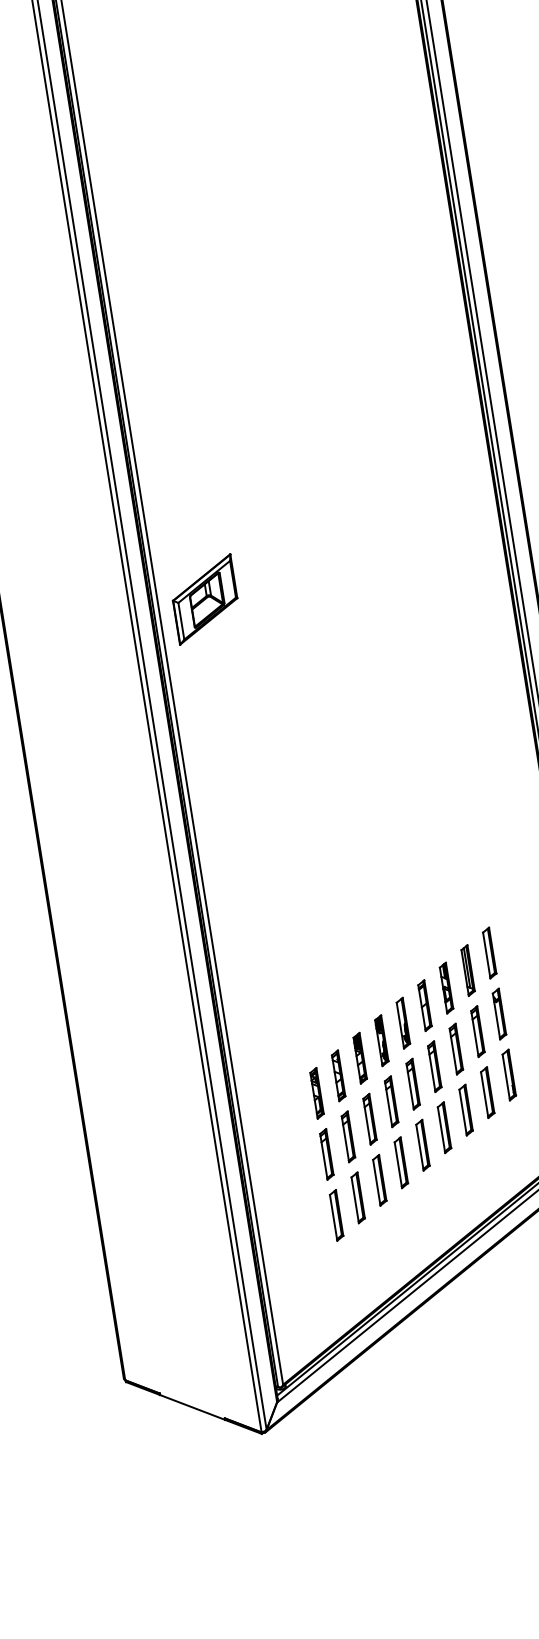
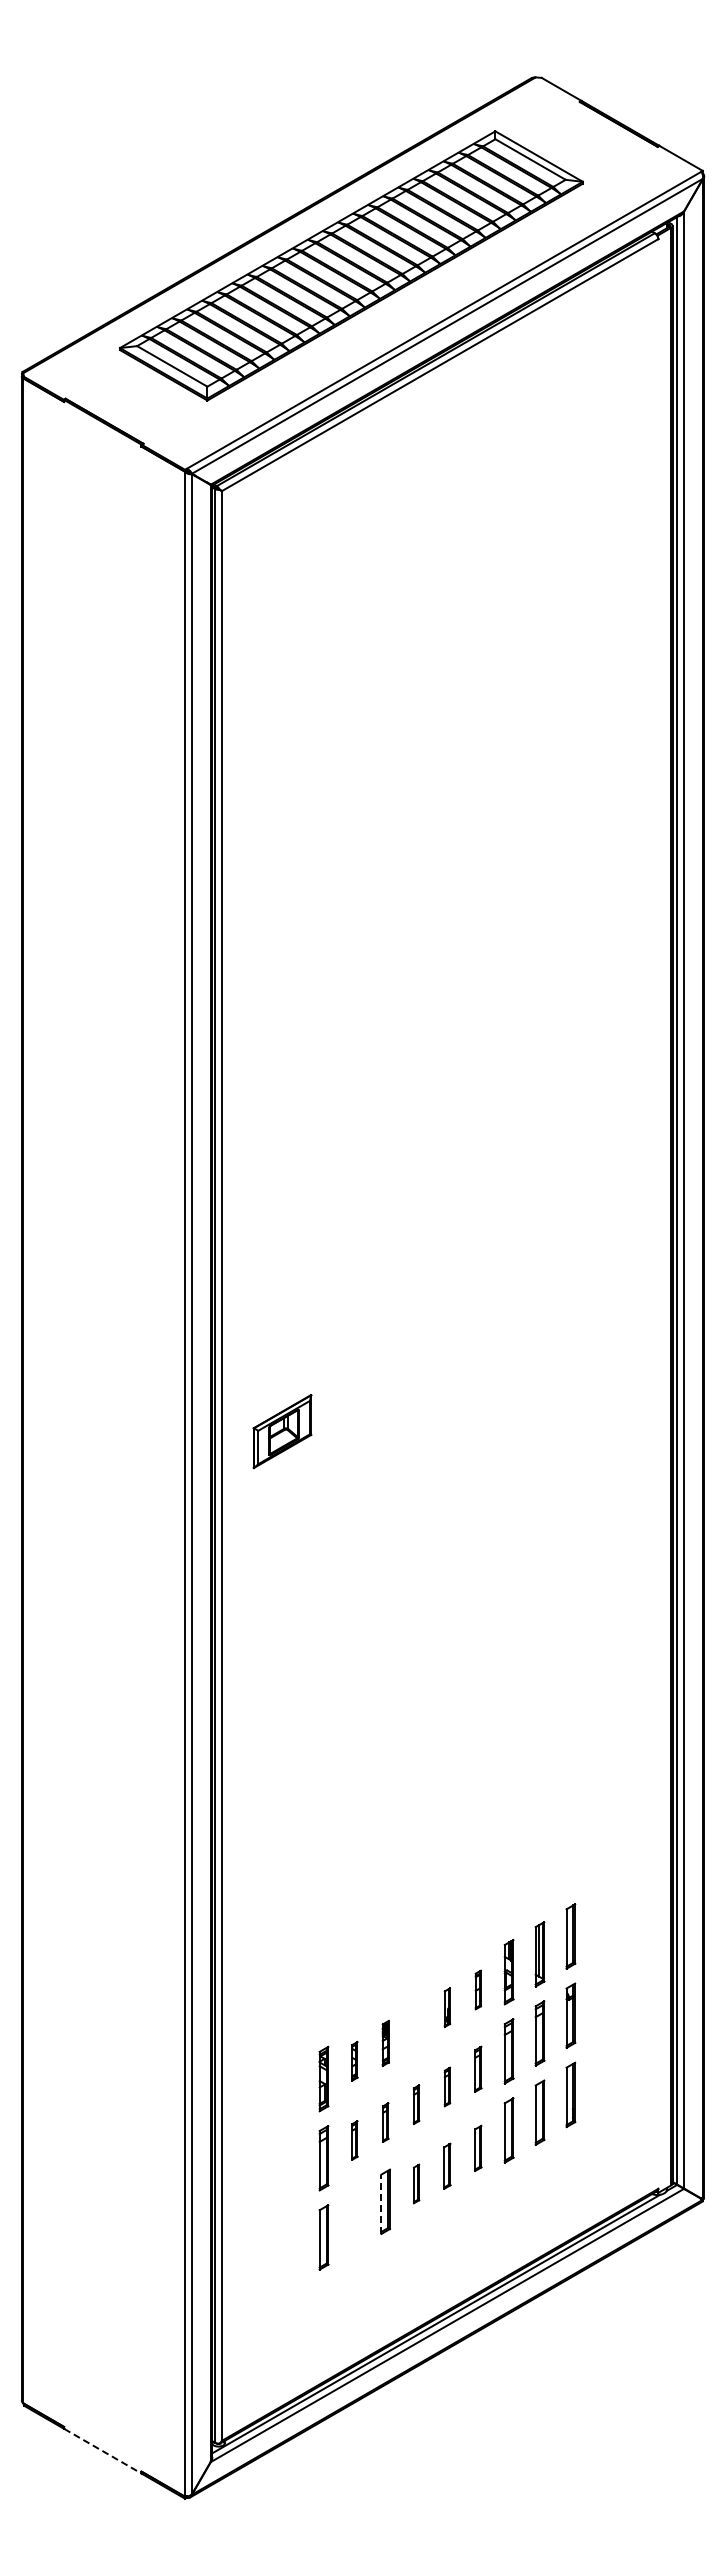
part: (205, 599) -> (282, 1431), size x0.7
part: (425, 1005) -> (478, 1989), size x0.6
part: (403, 1022) -> (447, 2007), size x0.6
part: (381, 1040) -> (416, 2025), removed
part: (360, 1058) -> (385, 2043), size x0.7
part: (434, 1066) -> (478, 2069), size x0.7
part: (338, 1076) -> (354, 2061), size x0.6
part: (413, 1083) -> (447, 2086), size x0.6
part: (391, 1101) -> (416, 2104), size x0.6
part: (369, 1119) -> (385, 2122), size x0.6
part: (444, 1127) -> (478, 2148), size x0.7
part: (348, 1136) -> (354, 2140), size x0.6
part: (423, 1145) -> (447, 2166), size x0.7
part: (401, 1162) -> (416, 2183), size x0.6
line: (376, 1182) -> (381, 2204), solid -> dashed
part: (357, 1197) -> (354, 2219), removed
line: (192, 1407) -> (102, 2451), solid -> dashed

